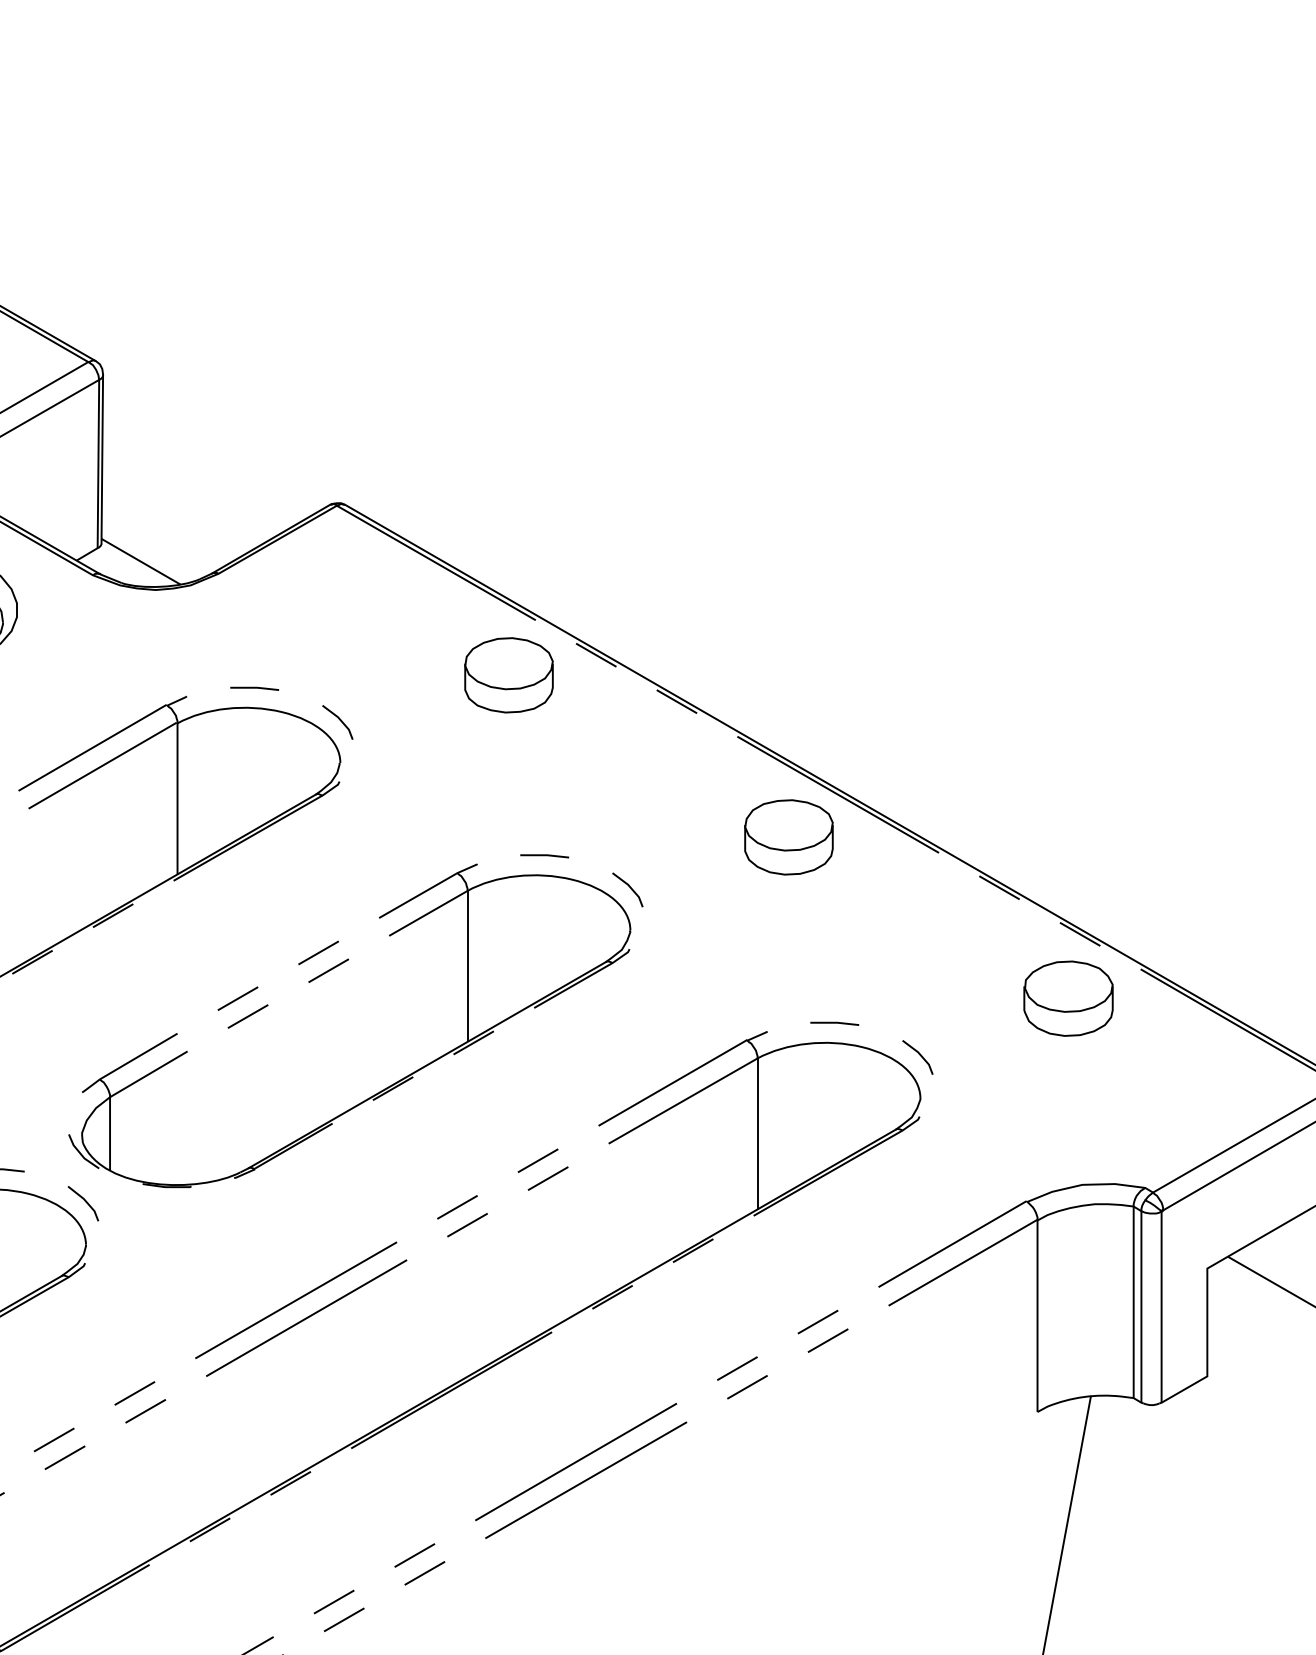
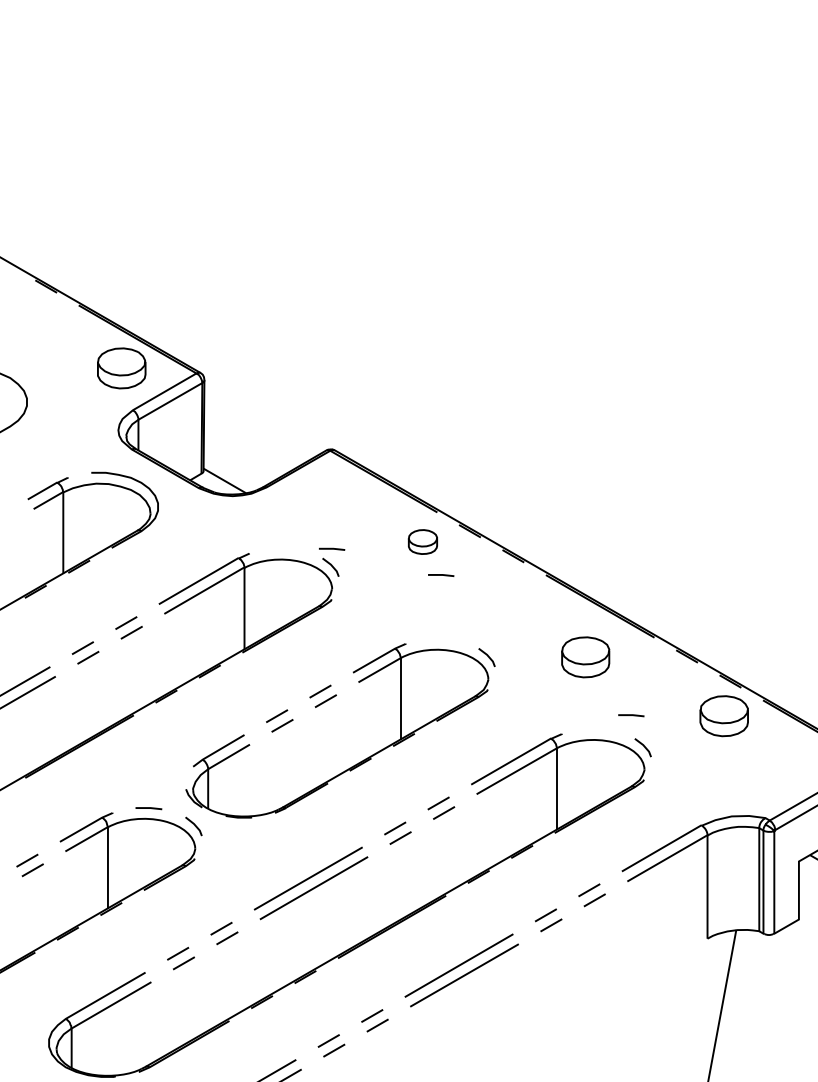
part: (508, 674) -> (422, 541), size x0.6
line: (255, 687) -> (332, 548), moved
part: (788, 837) -> (585, 657), moved
line: (545, 856) -> (441, 575), moved
line: (835, 1023) -> (631, 715), moved

